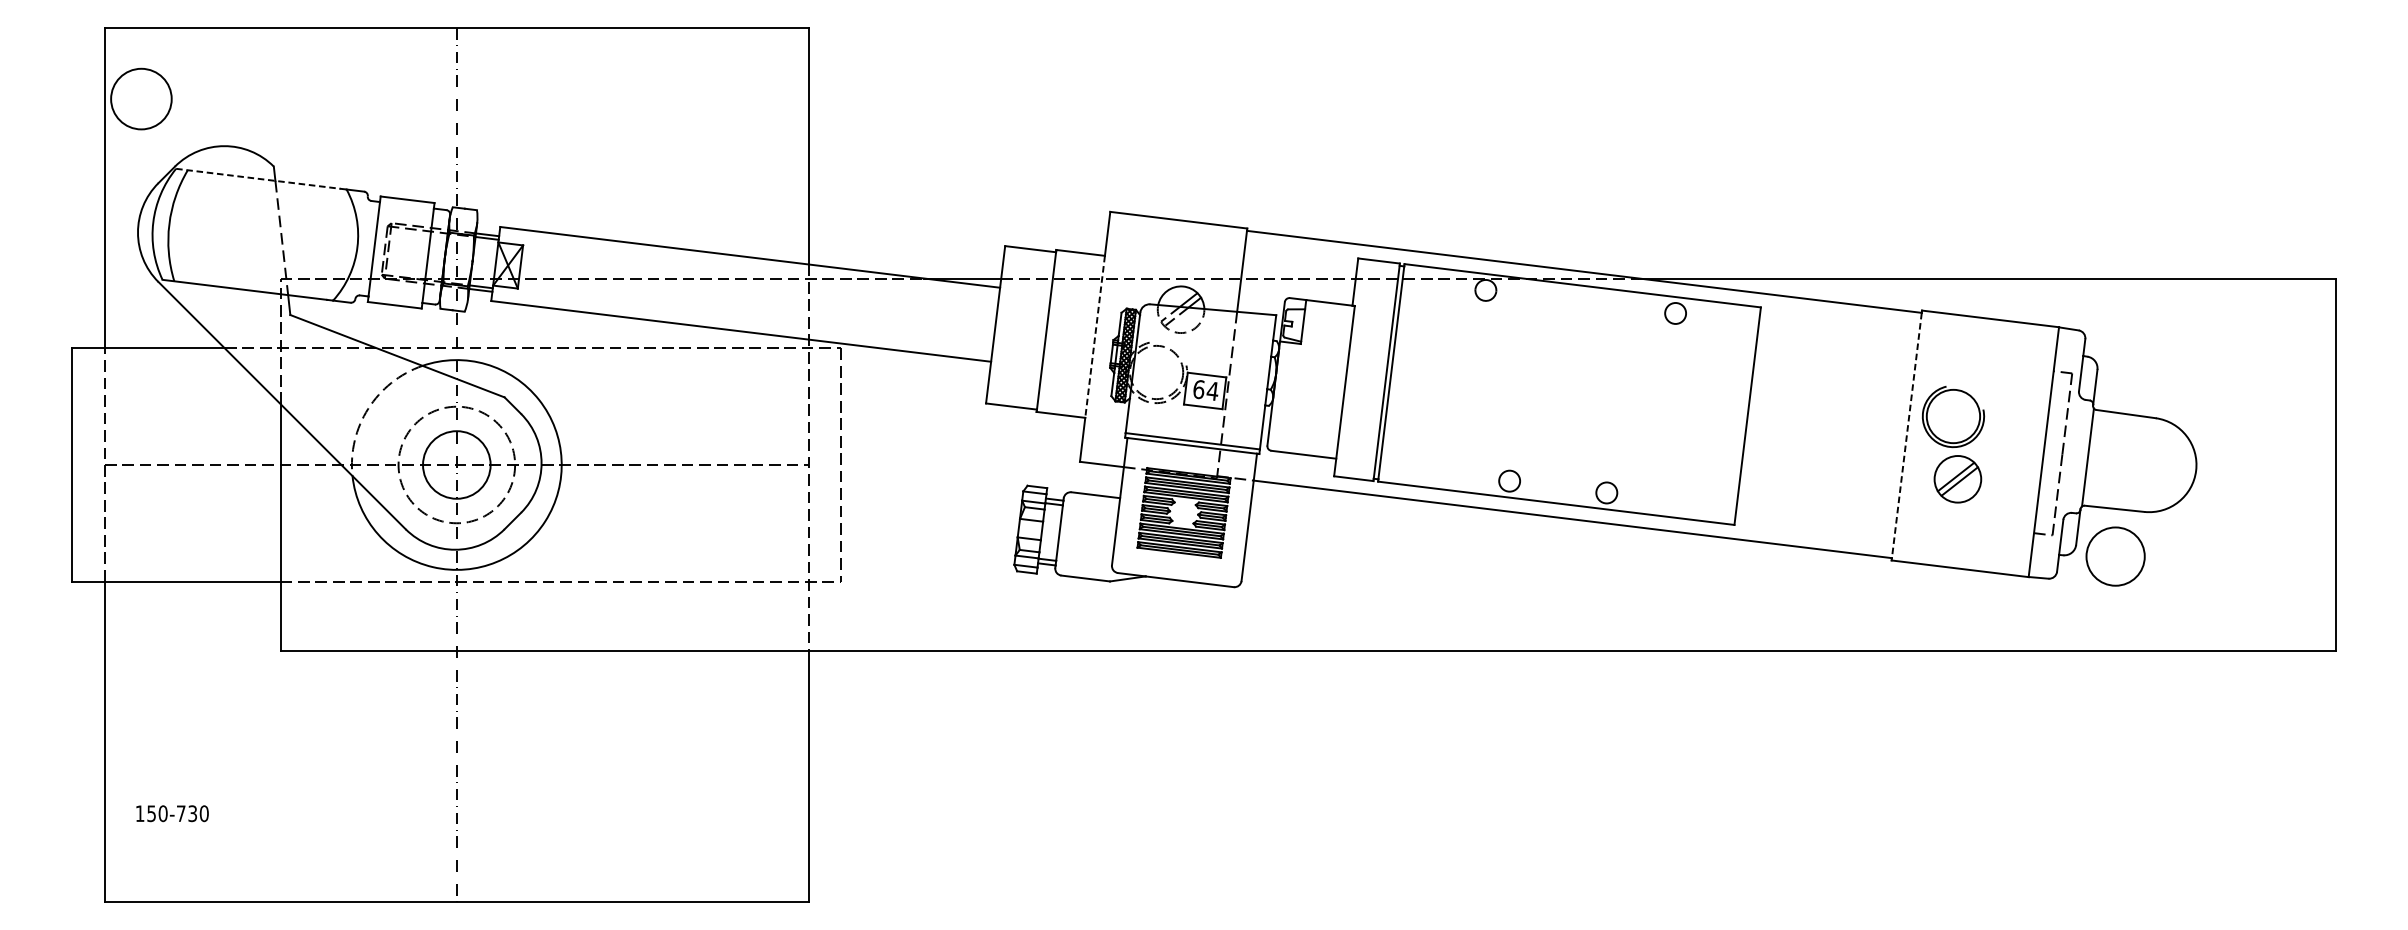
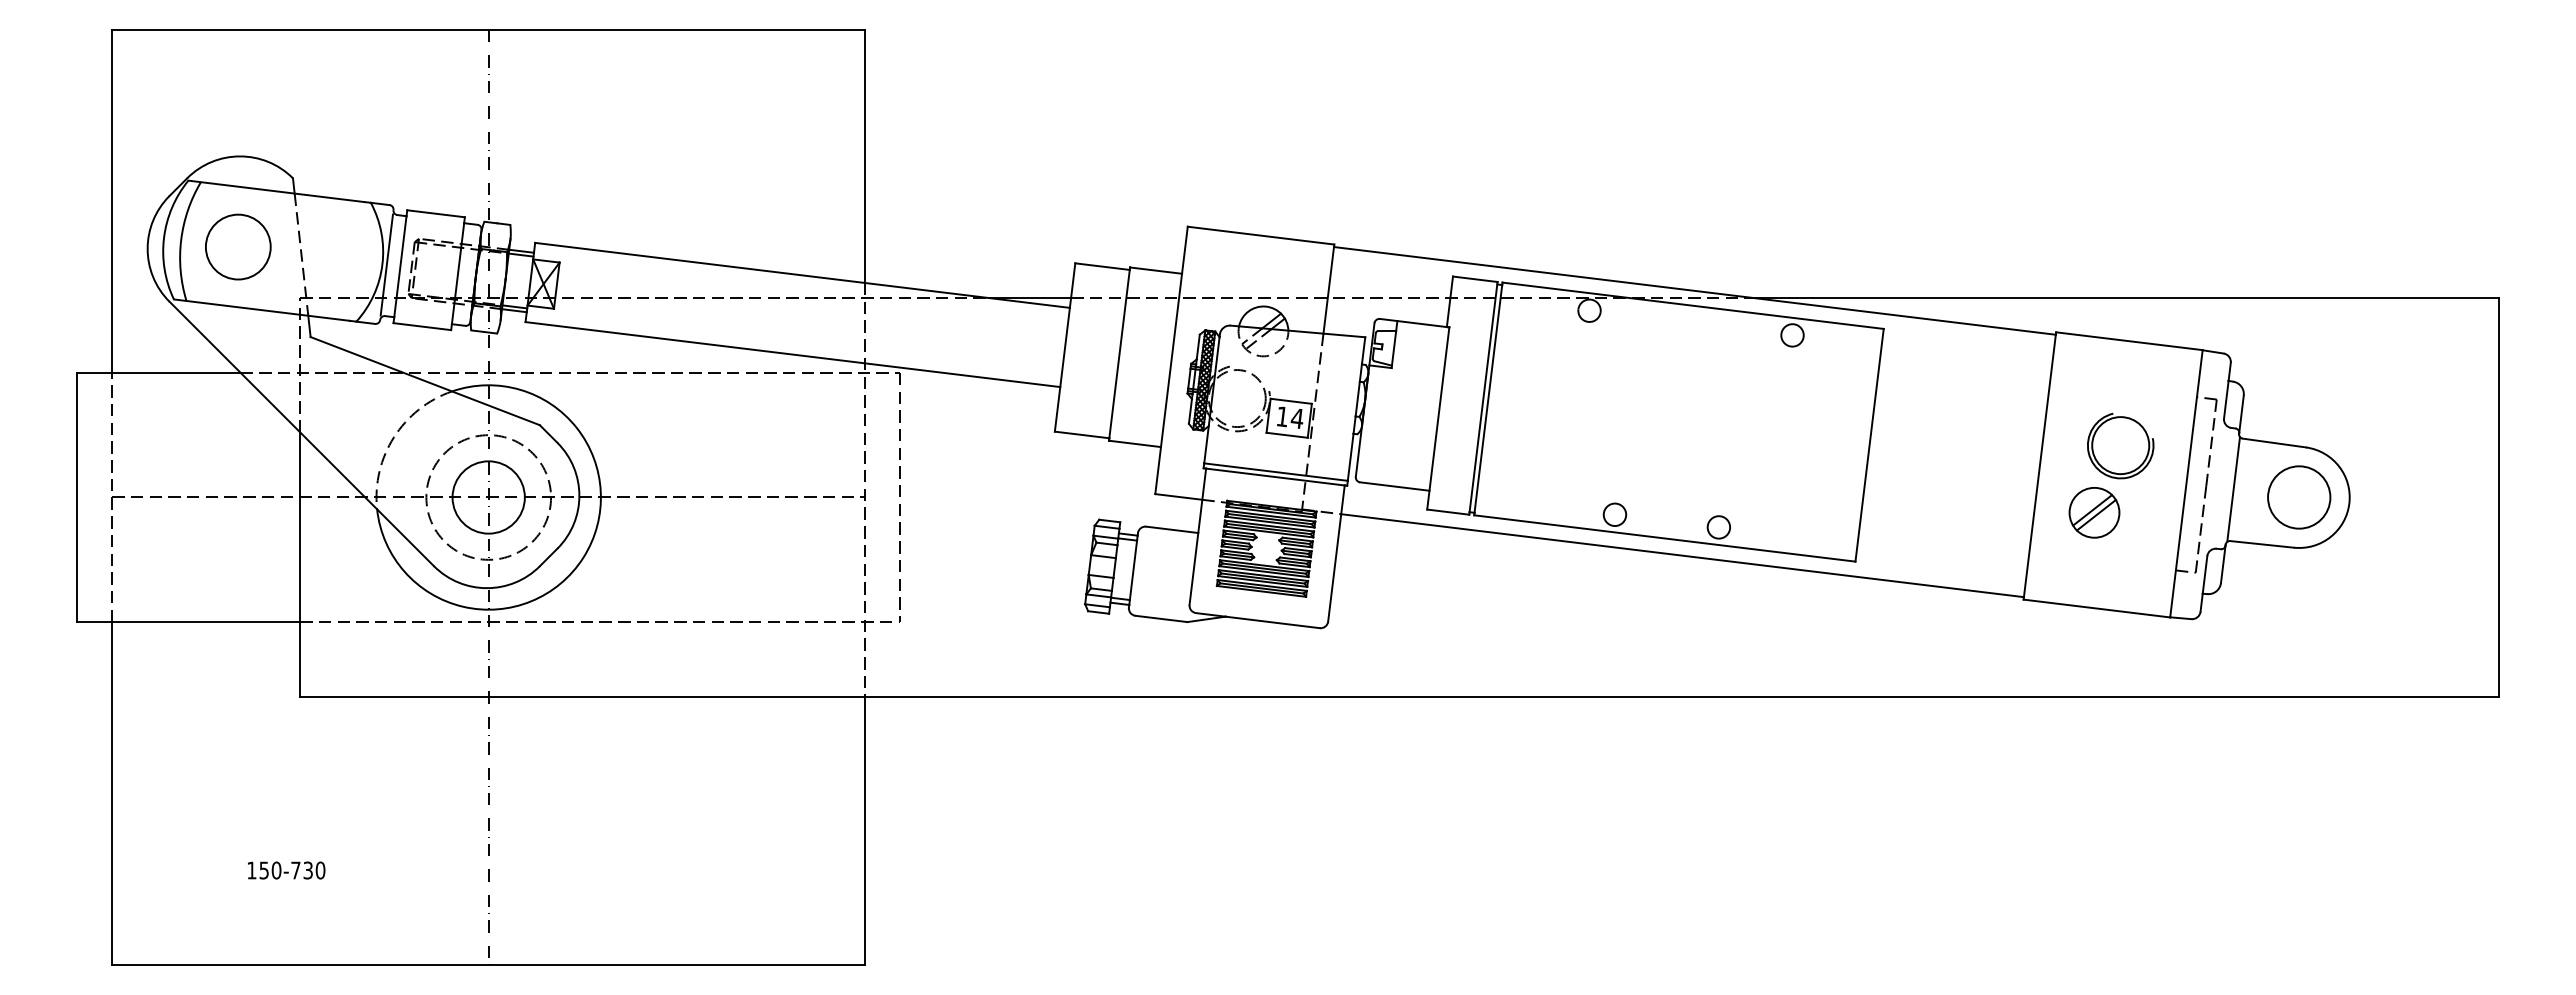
circle: (141, 98) -> (238, 246), moved
line: (258, 178) -> (276, 191), dashed -> solid
line: (361, 247) -> (386, 264), added
line: (1095, 336) -> (1171, 360), dashed -> solid
text: (1198, 389) -> (1282, 416), 64 -> 14
part: (1953, 417) -> (2120, 446), moved
line: (1906, 436) -> (2039, 466), dashed -> solid
circle: (2115, 556) -> (2299, 497), moved
text: (172, 813) -> (286, 870), moved

